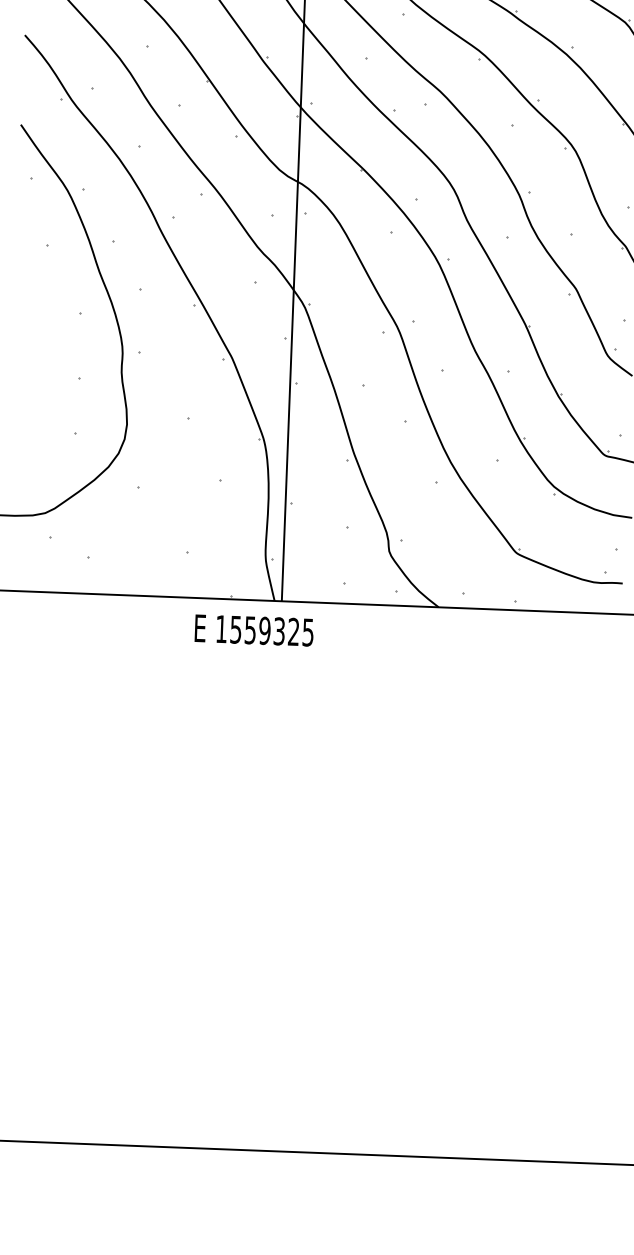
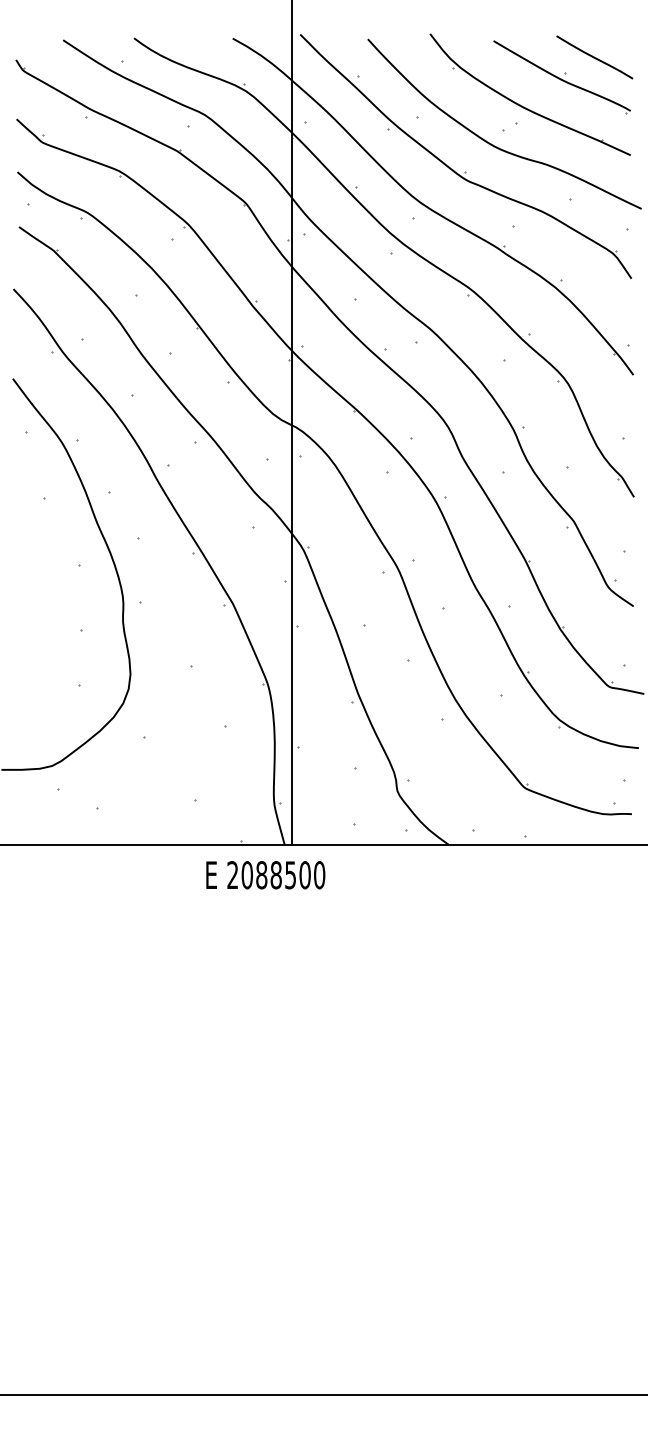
text: (265, 631) -> (276, 875), 1559325 -> 2088500

